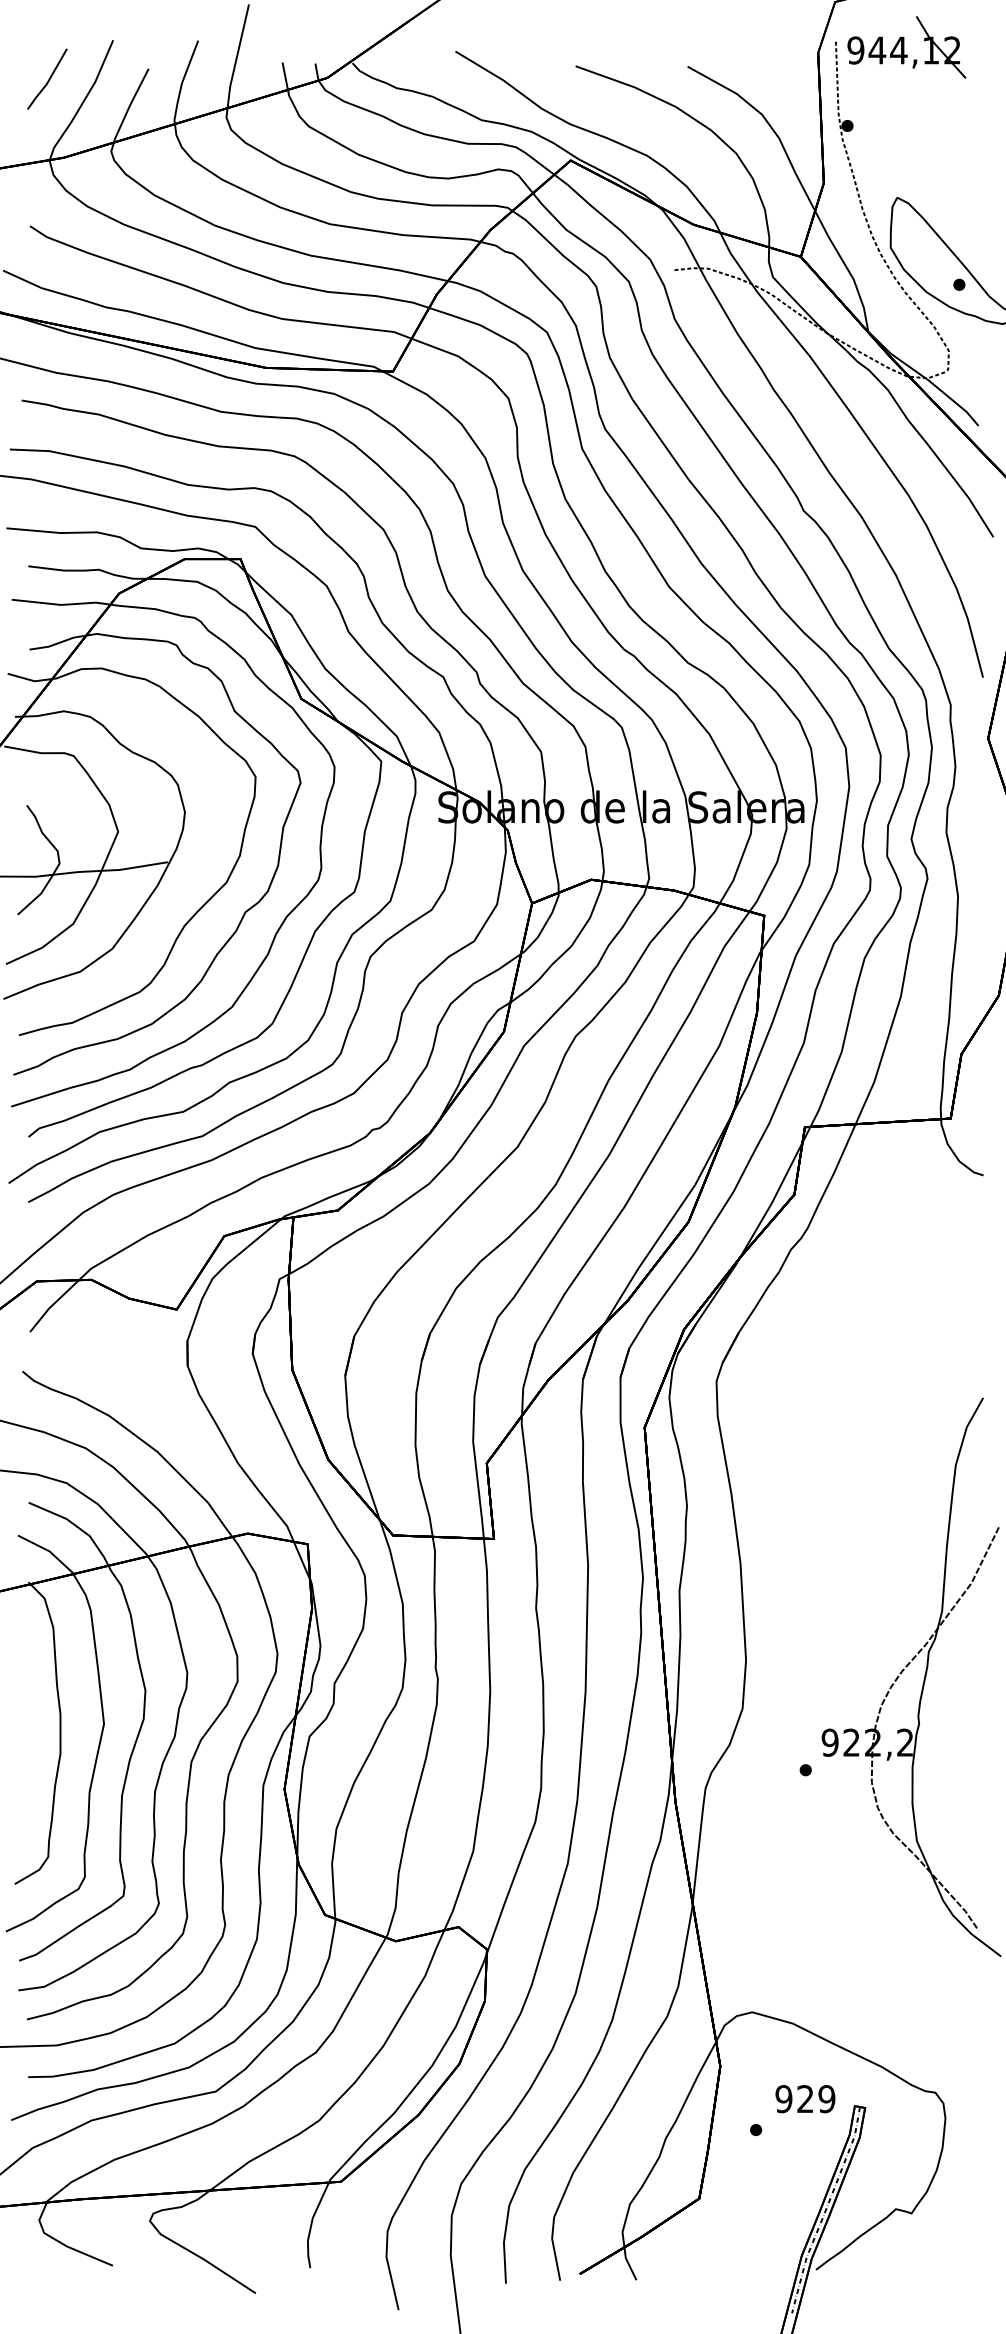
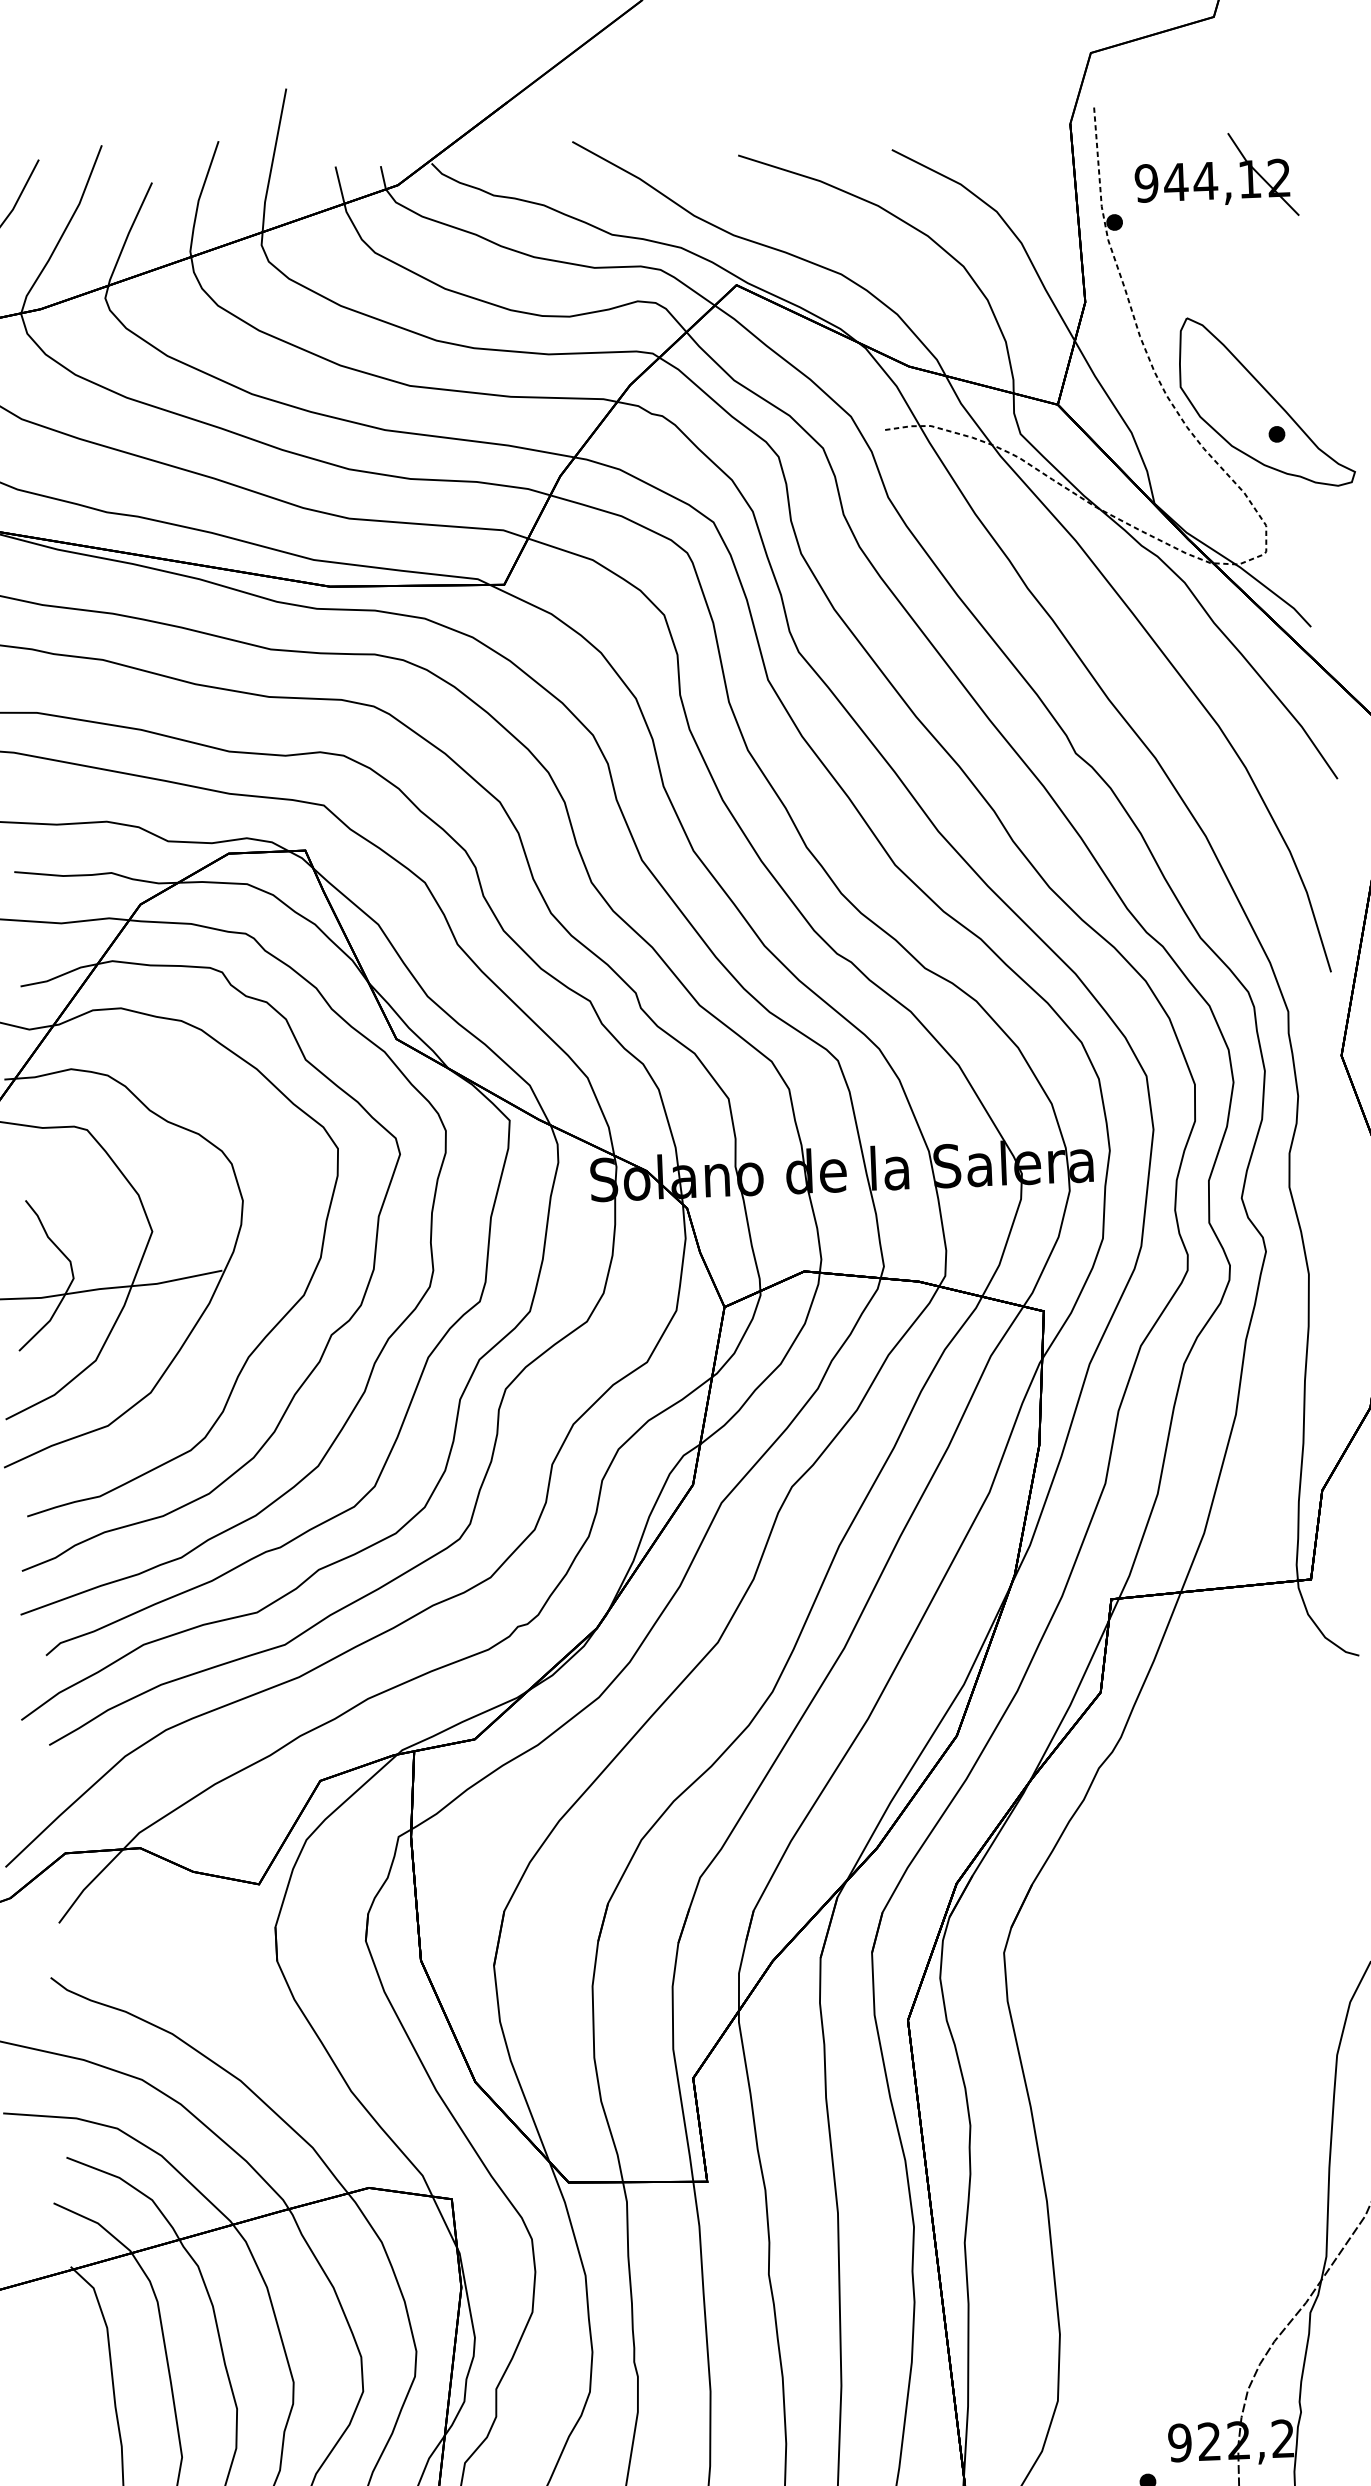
part: (906, 47) -> (1215, 176), moved

